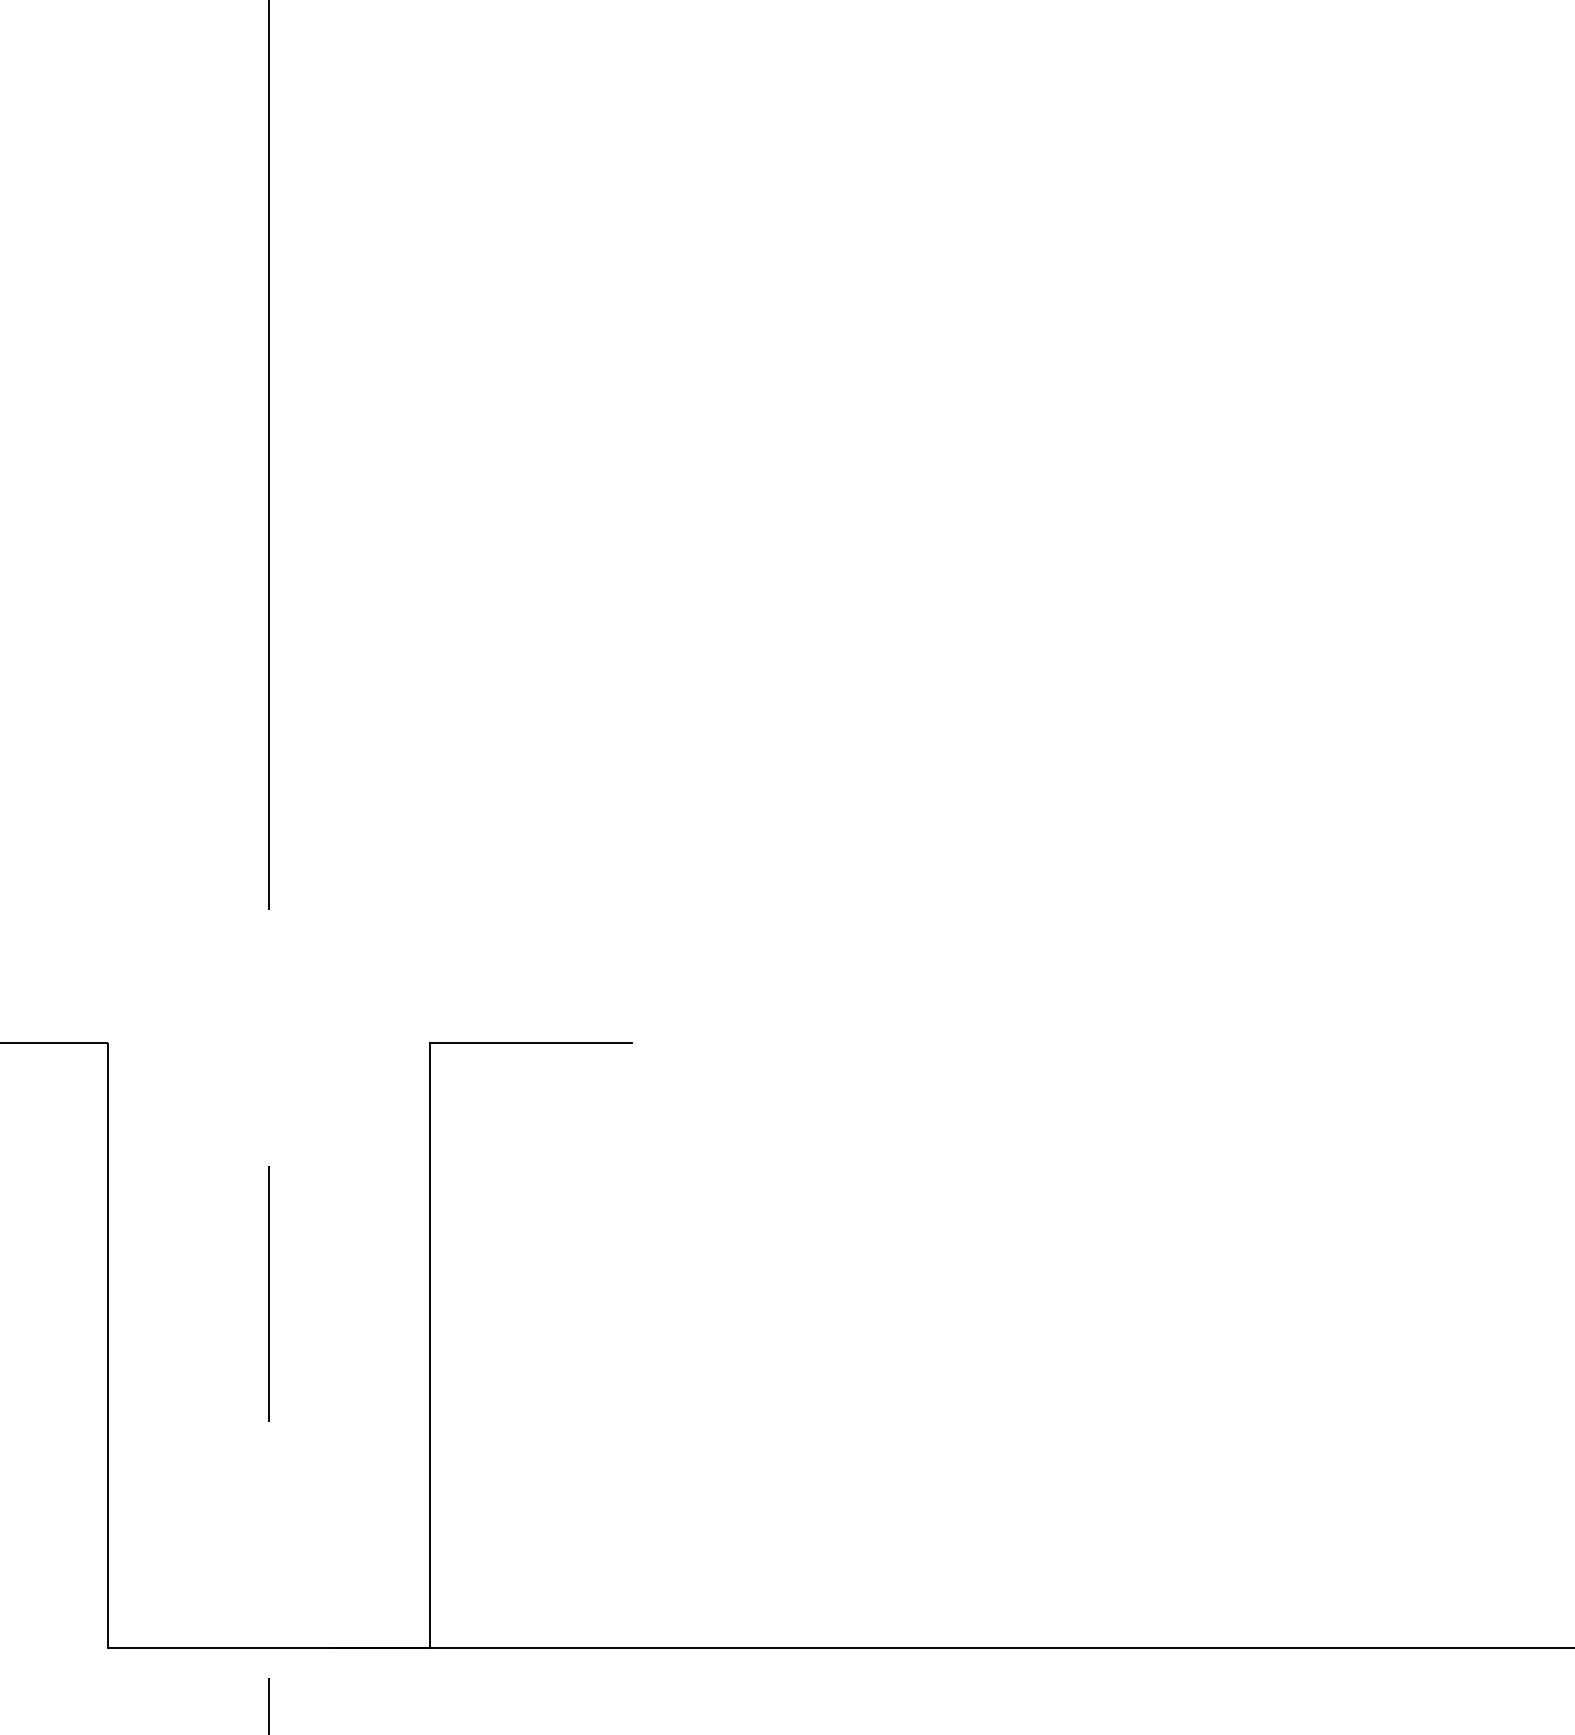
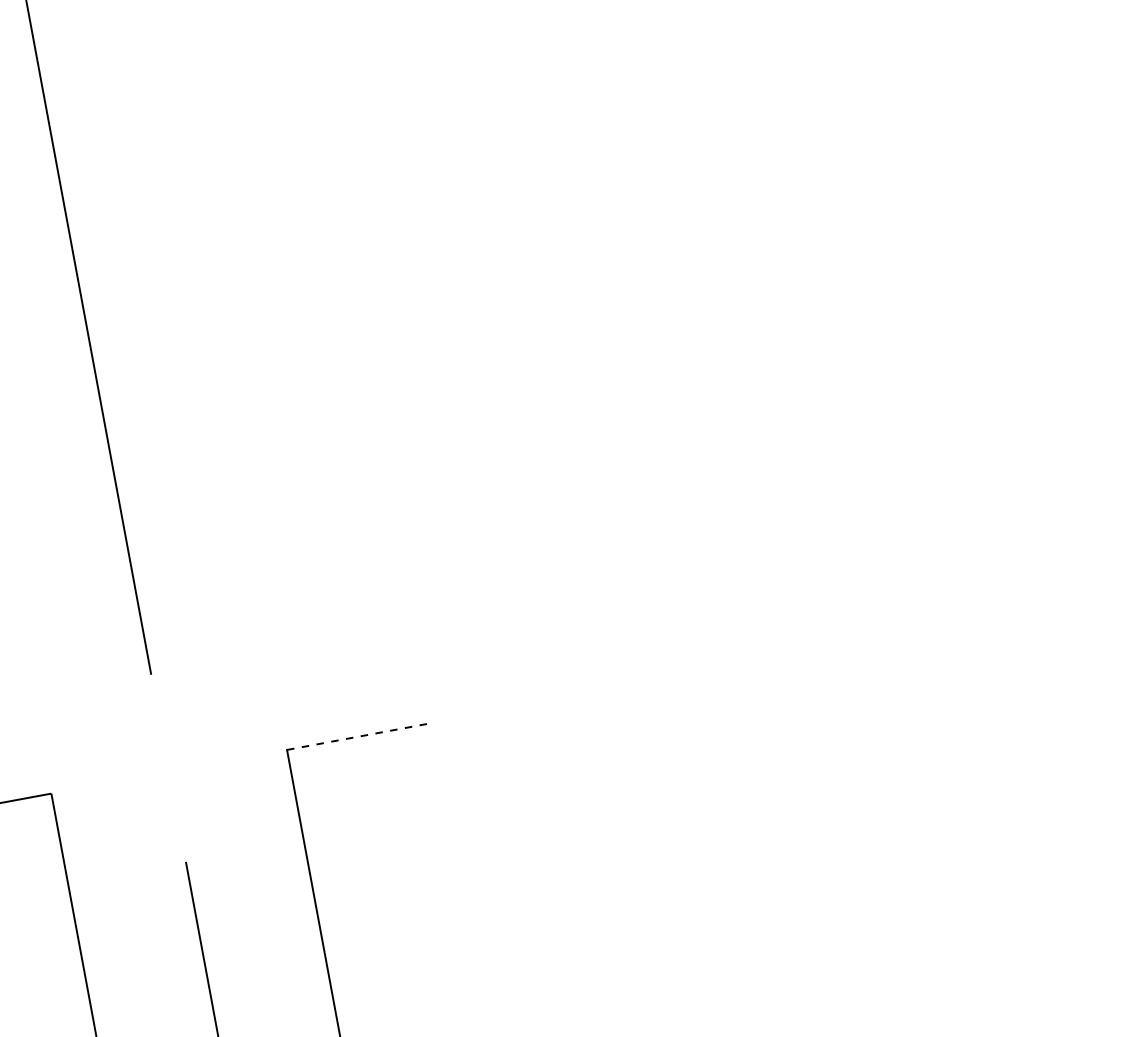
line: (530, 1042) -> (360, 735), solid -> dashed

